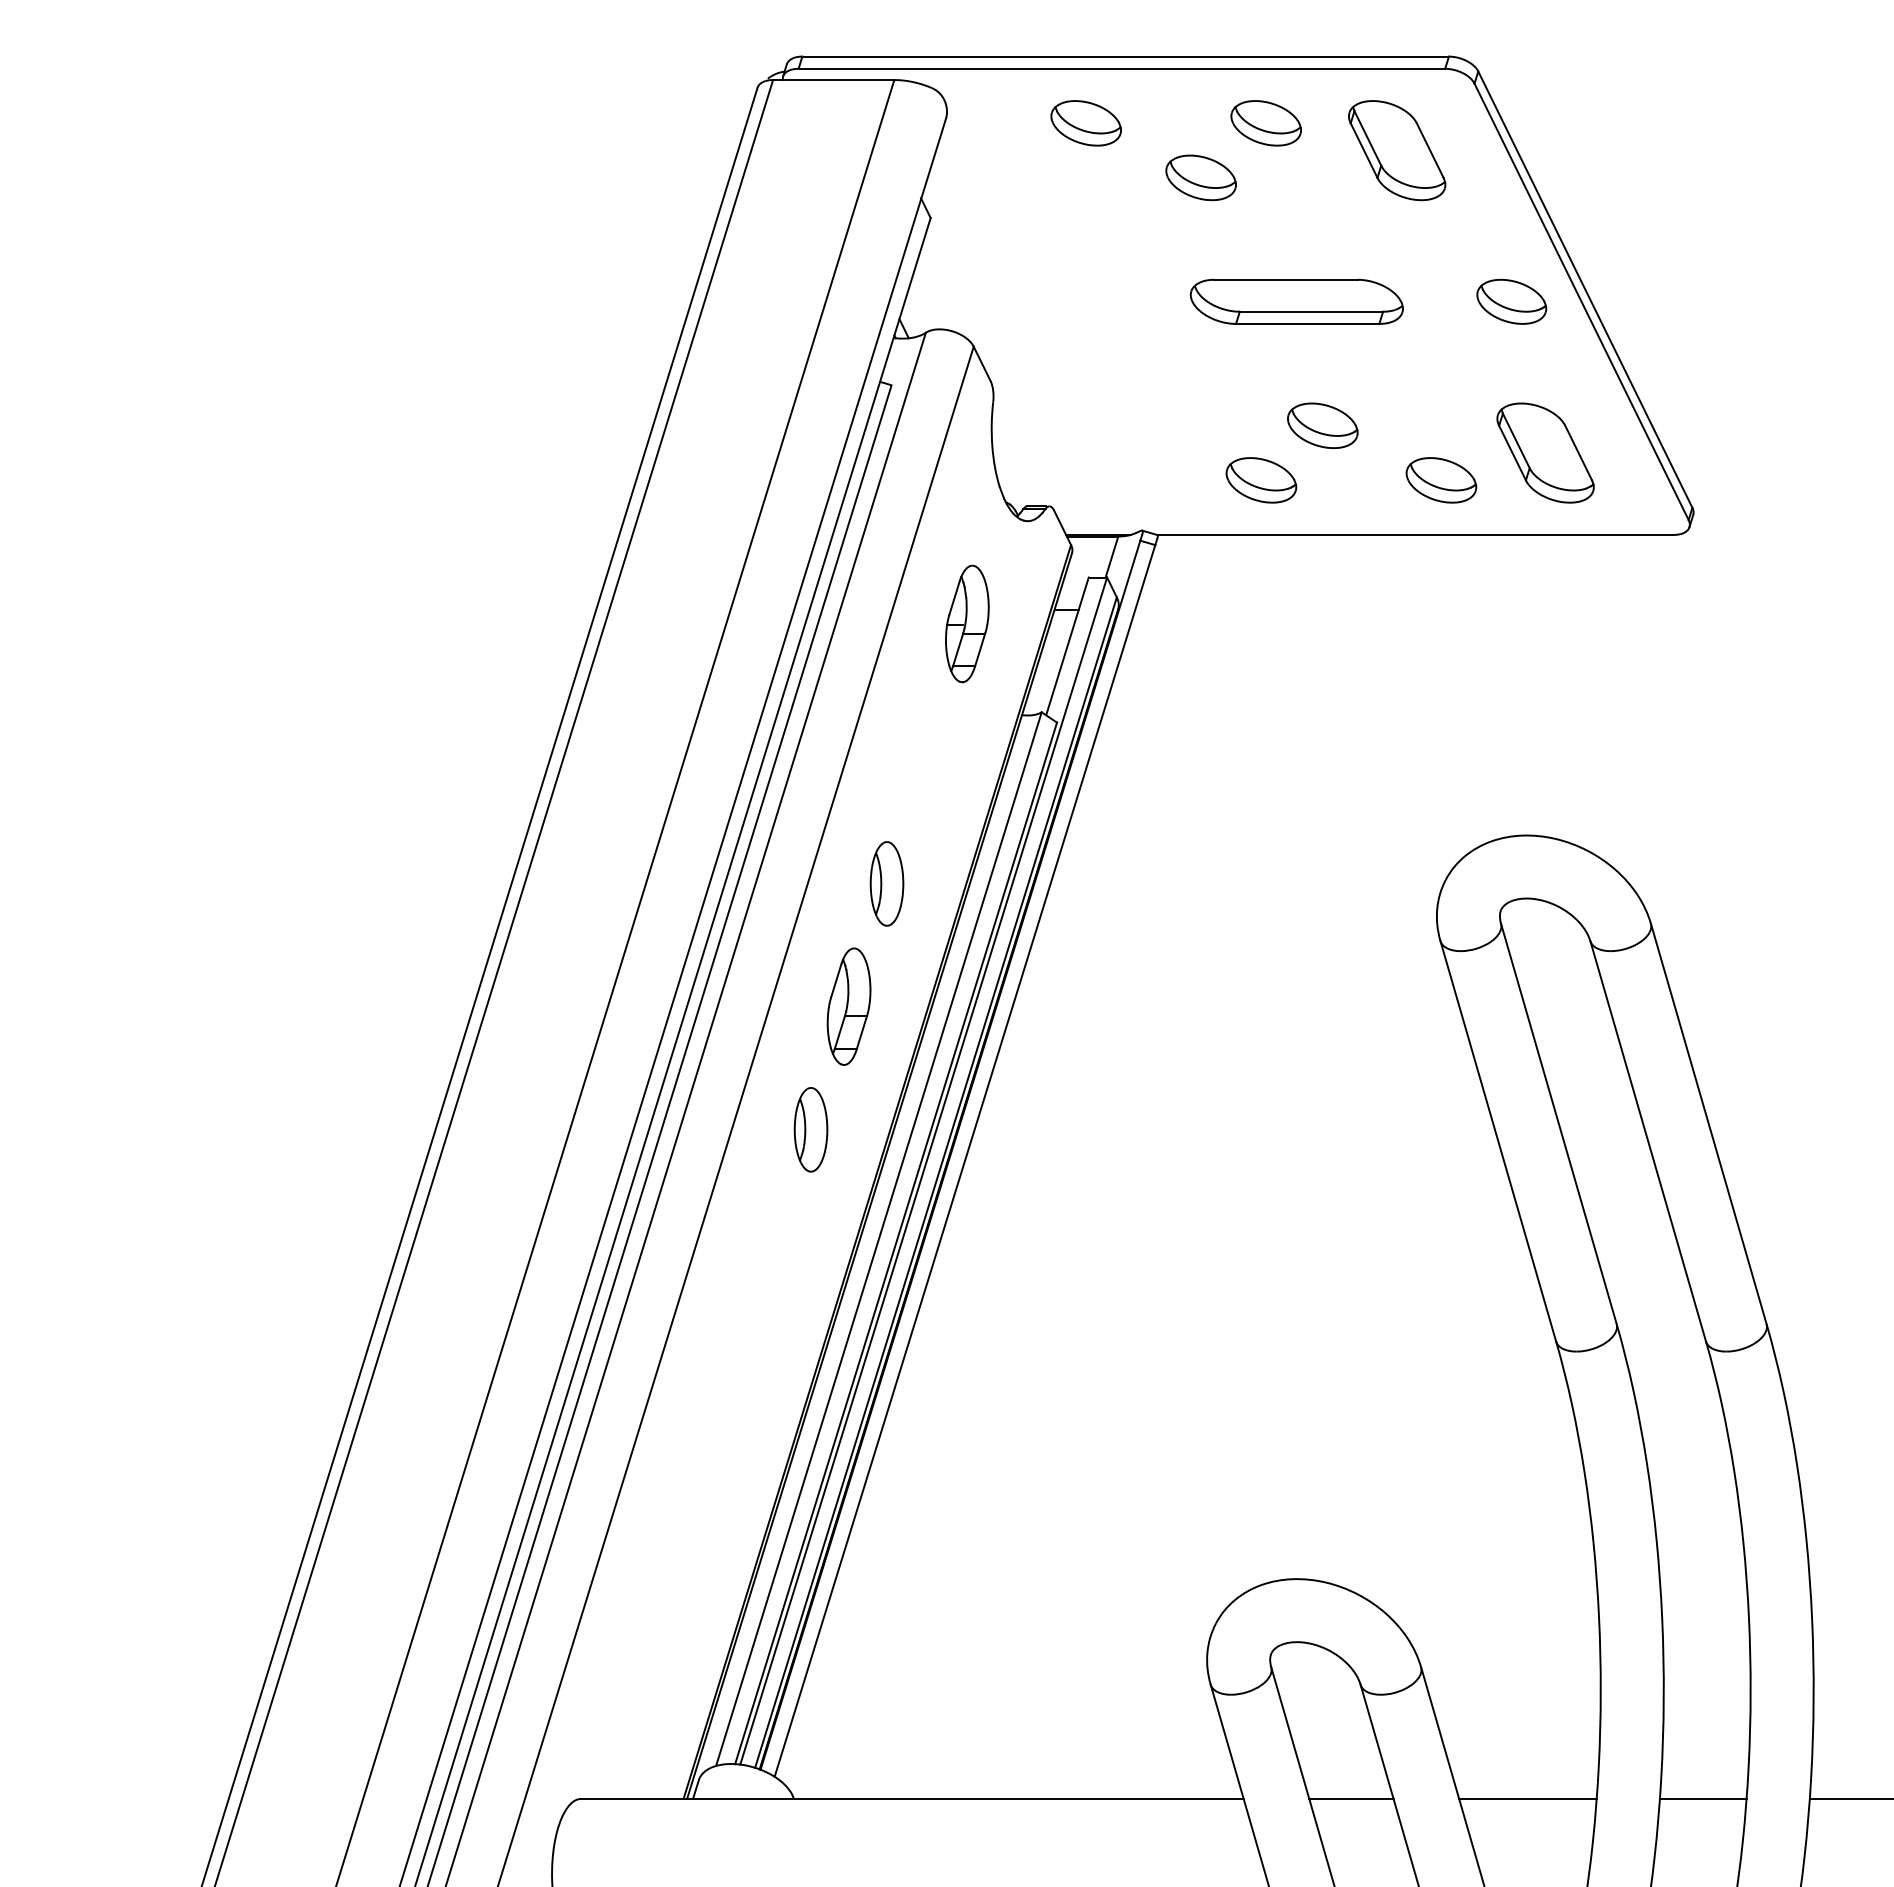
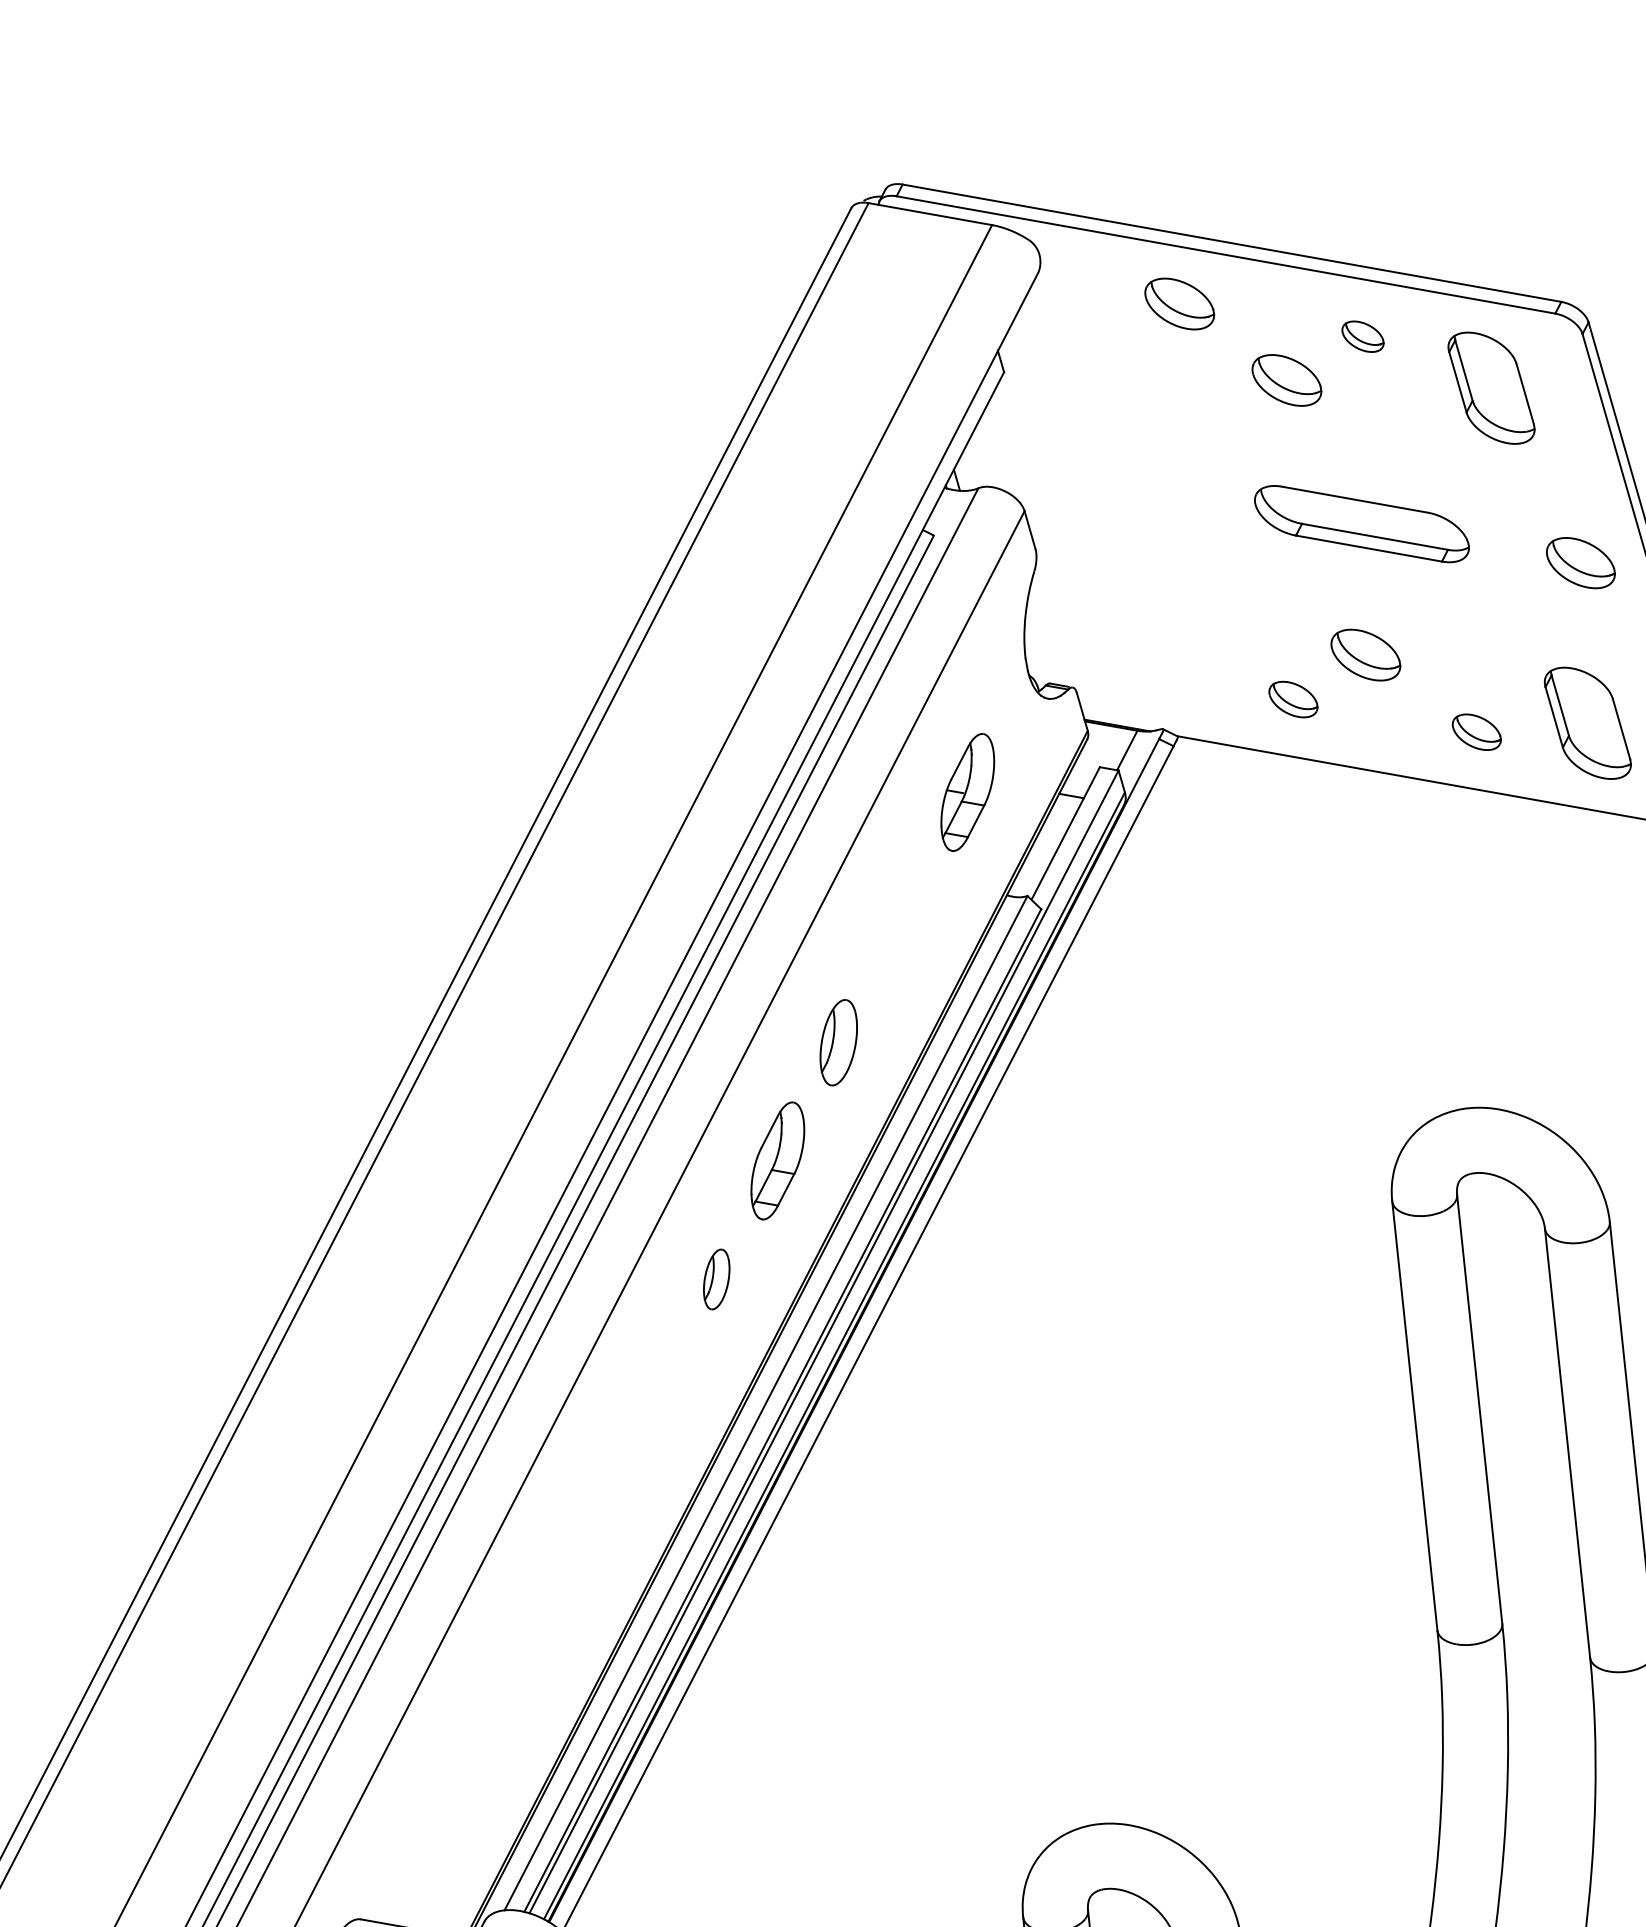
part: (1265, 123) -> (1362, 336), size x0.6
part: (1261, 480) -> (1293, 699), size x0.7
part: (1441, 480) -> (1476, 732), size x0.7
part: (810, 1129) -> (716, 1279), size x0.7

